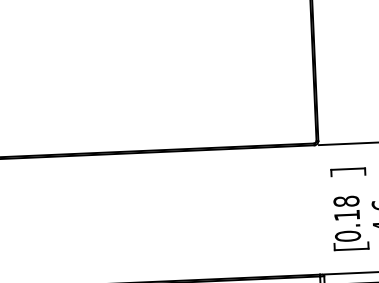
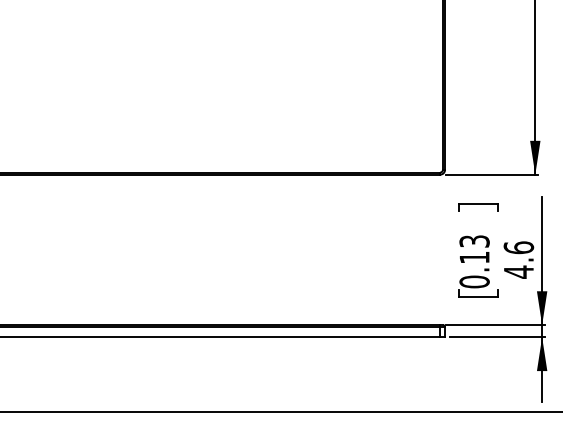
text: (346, 201) -> (474, 241), 0.18 -> 0.13

